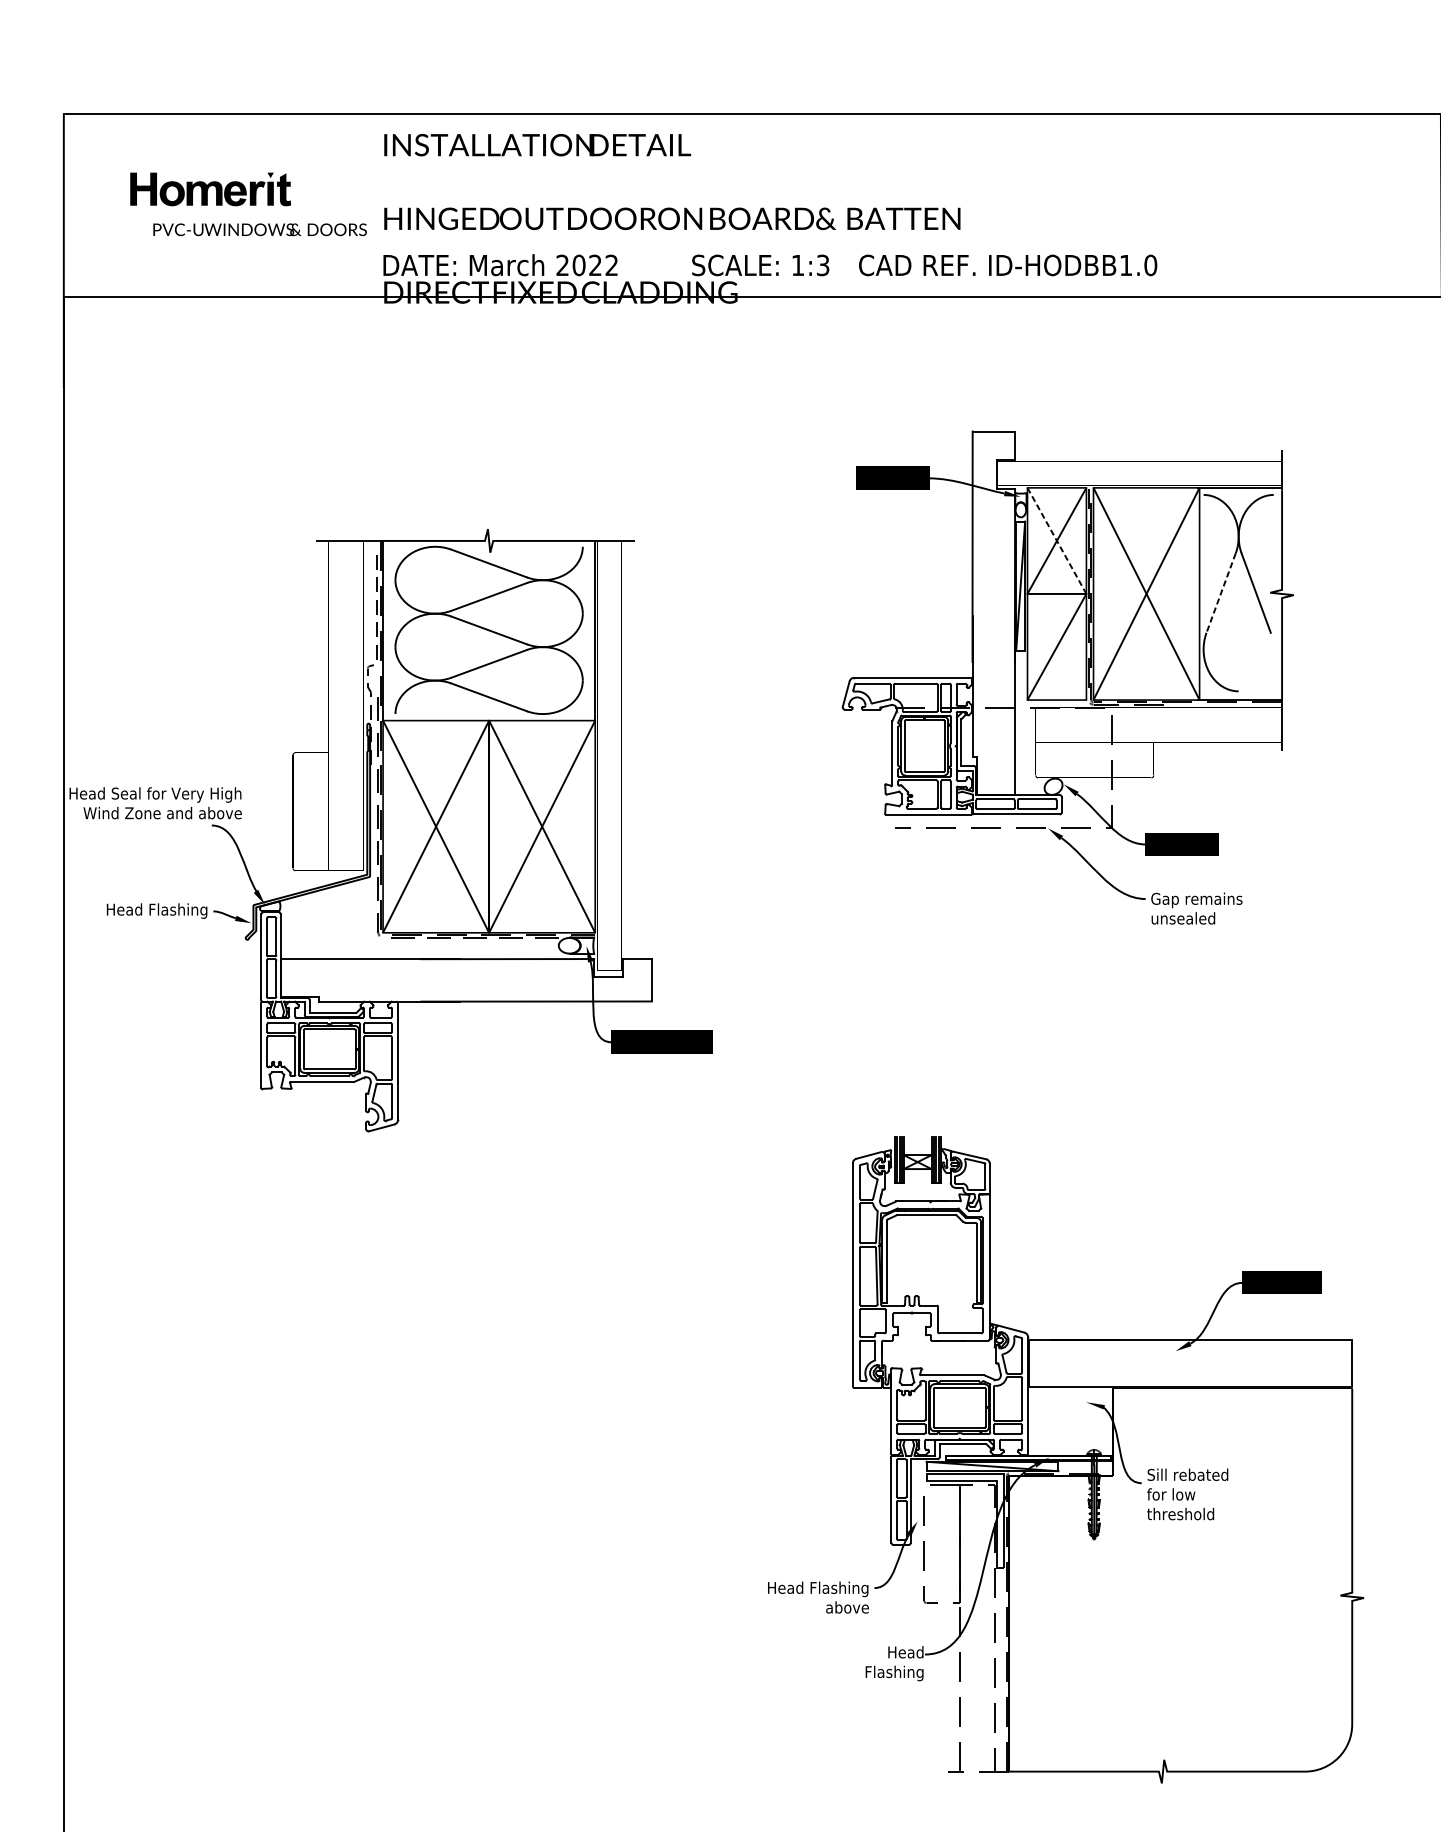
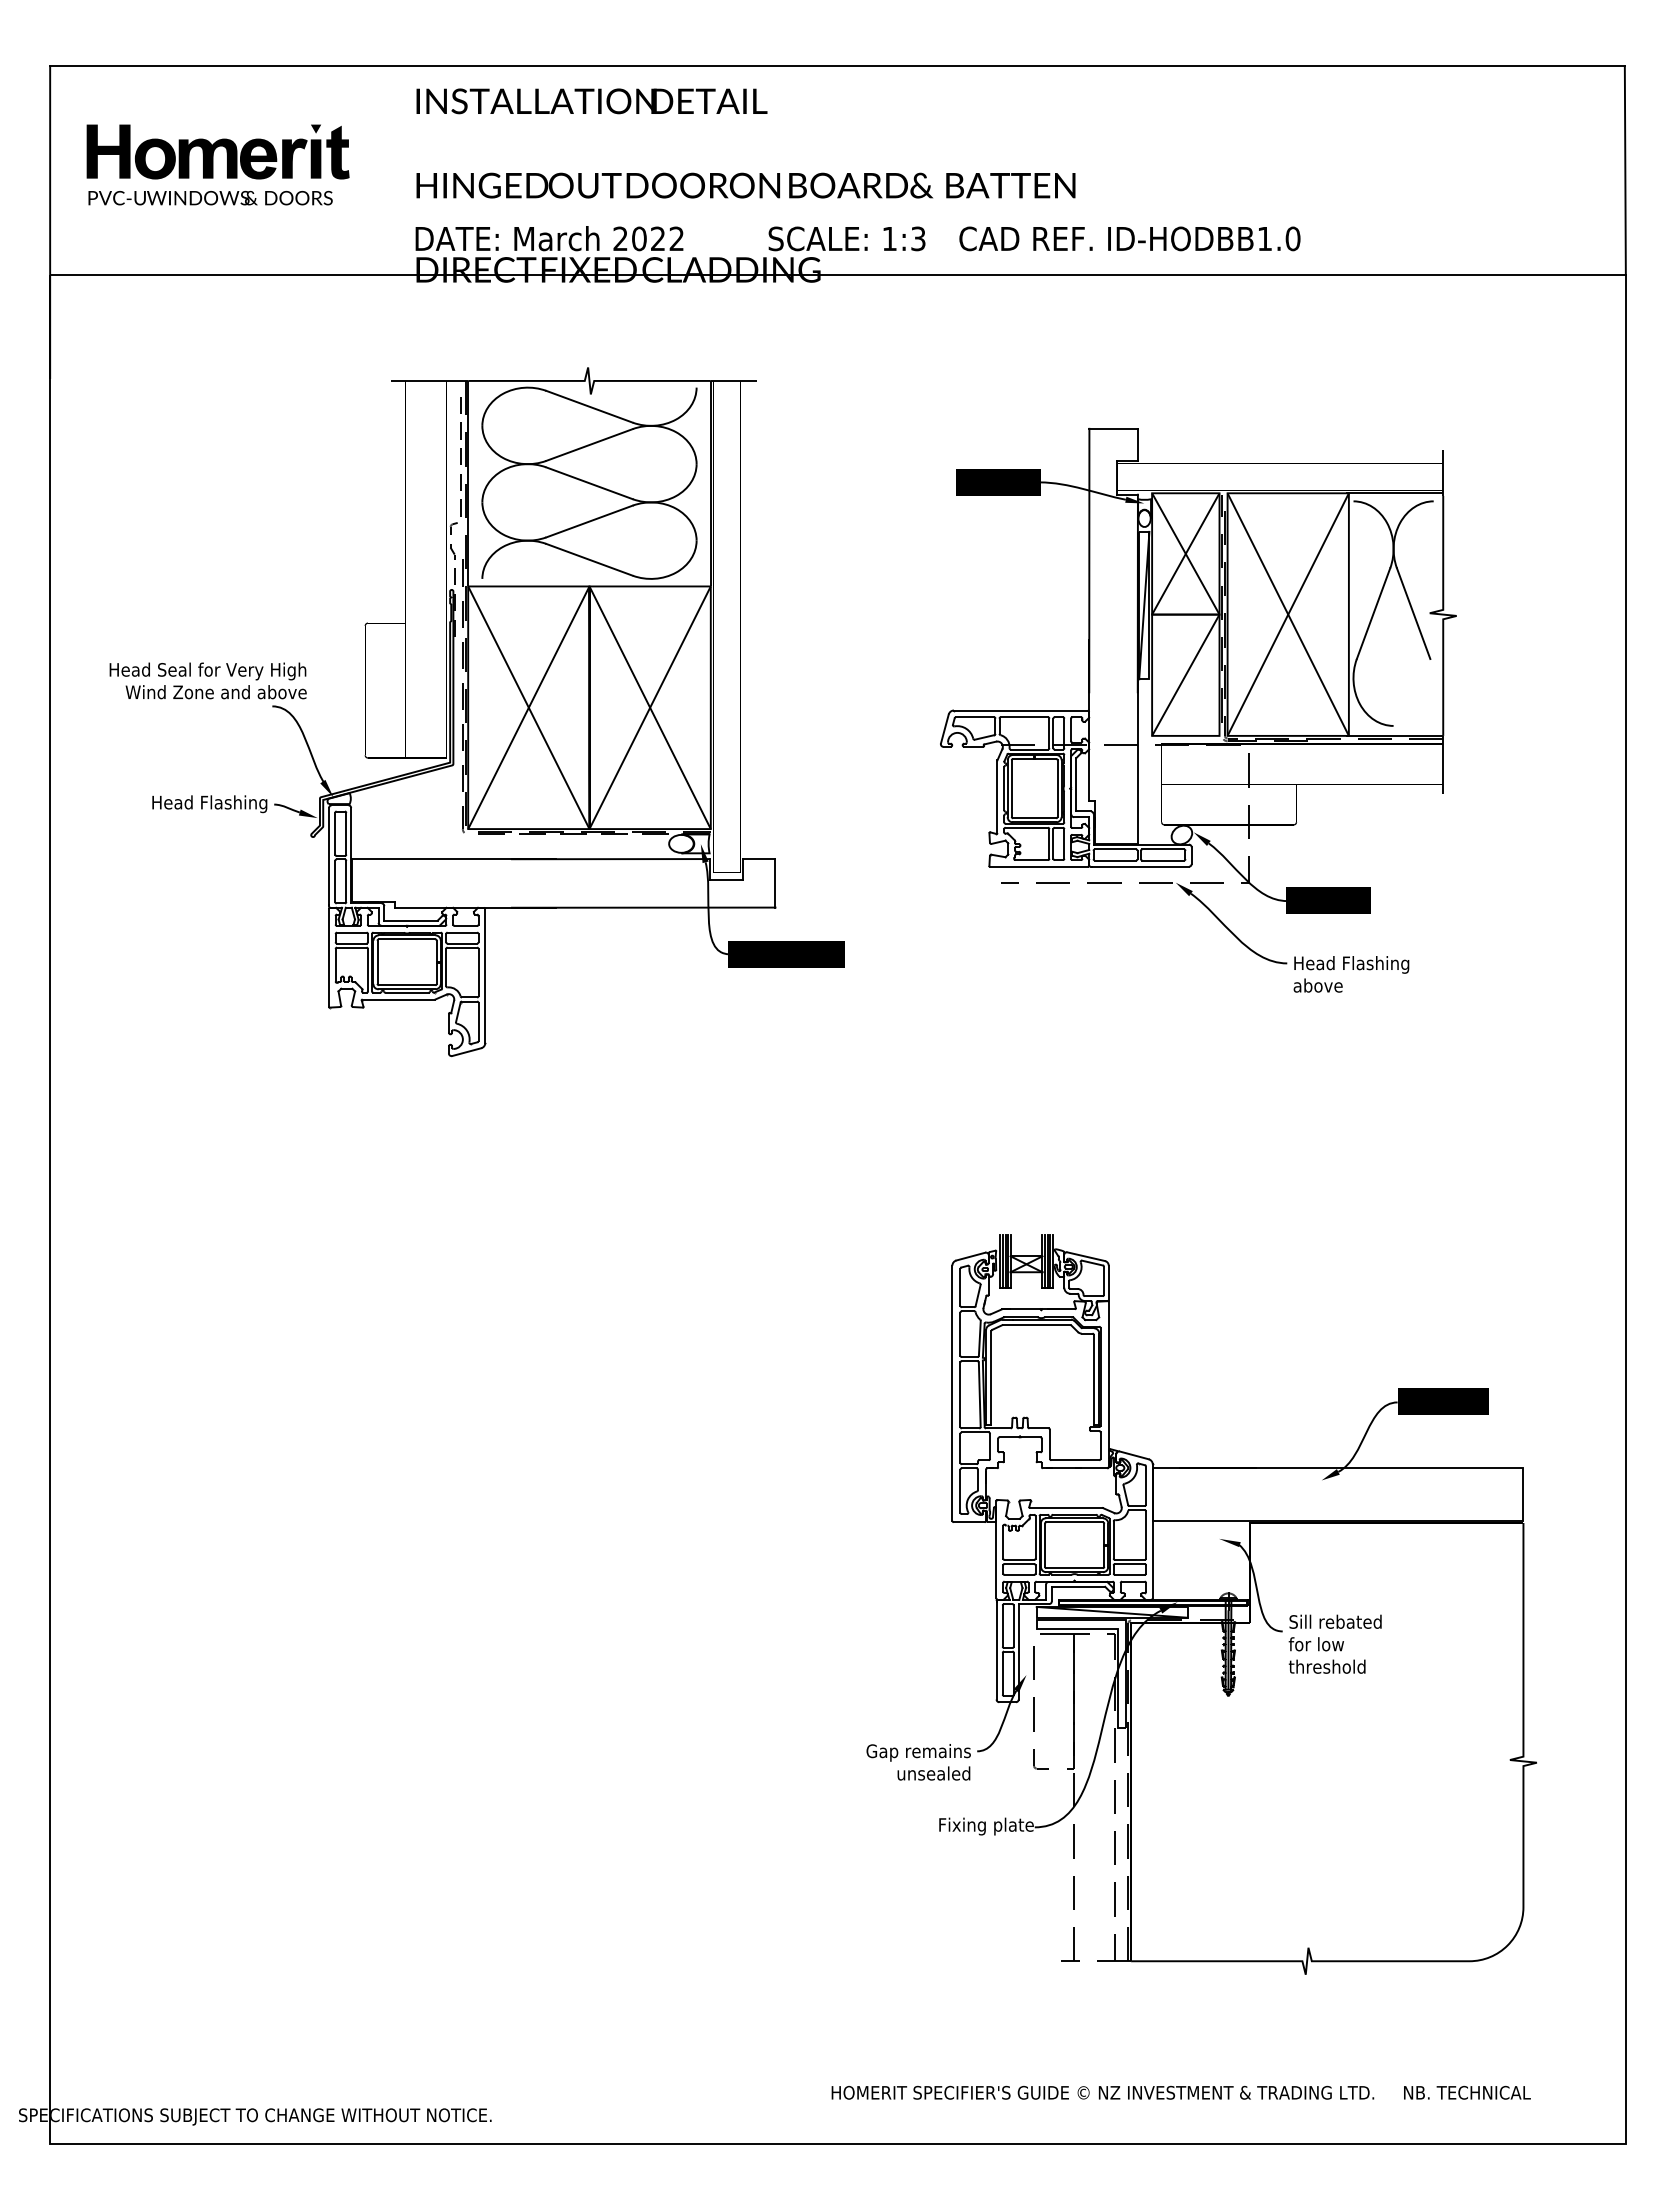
part: (210, 188) -> (217, 151), size x1.43
text: (260, 230) -> (210, 198), moved
line: (1057, 541) -> (1186, 554), dashed -> solid
line: (1221, 593) -> (1373, 614), dashed -> solid
part: (390, 830) -> (476, 712), moved
text: (1201, 908) -> (1351, 974), Gap remains unsealed -> Head Flashing above
text: (817, 1597) -> (912, 1762), Head Flashing above -> Gap remains unsealed
text: (882, 1663) -> (986, 1837), Head Flashing -> Fixing plate

